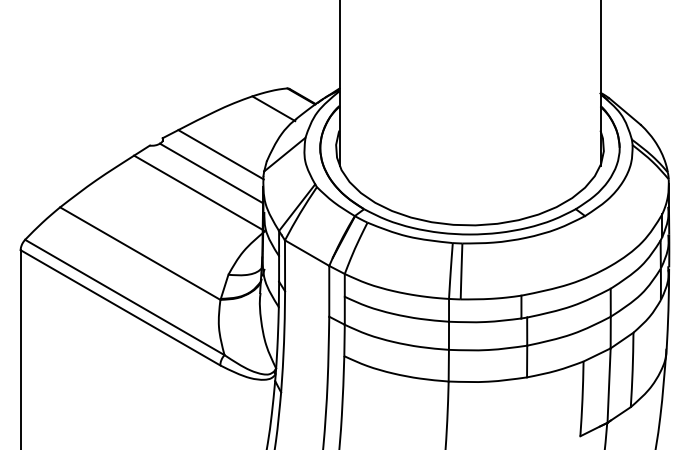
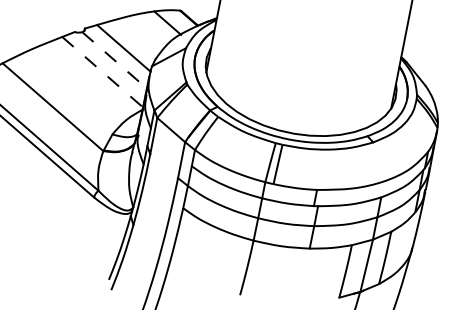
line: (211, 173) -> (114, 60), solid -> dashed
line: (199, 193) -> (103, 72), solid -> dashed

